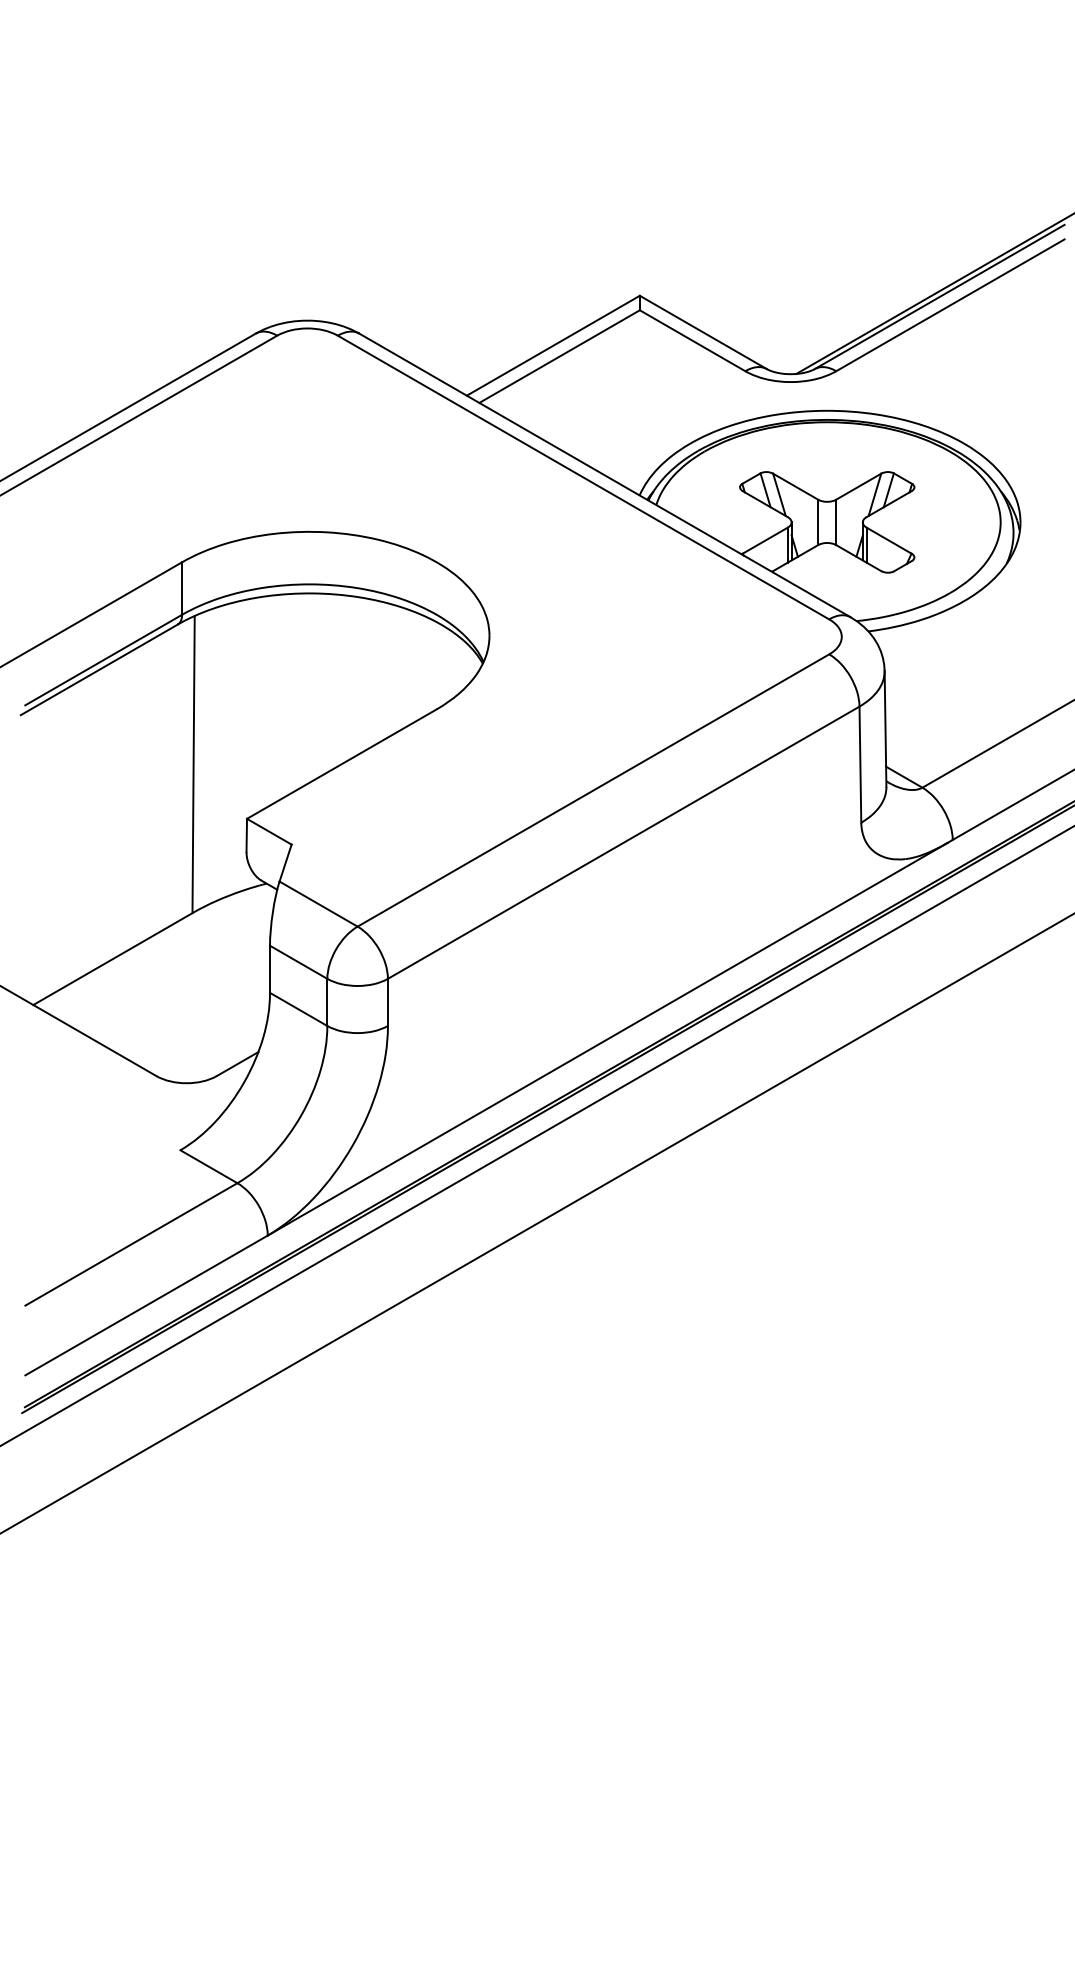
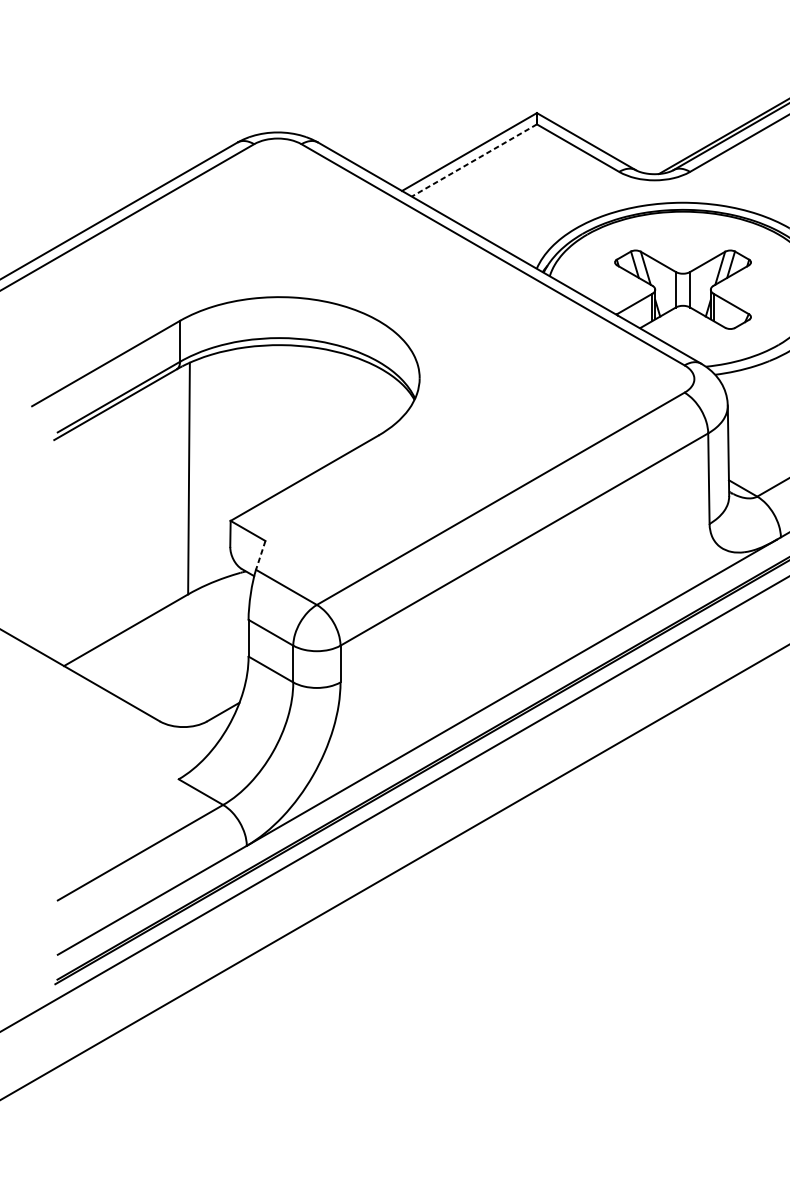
line: (559, 356) -> (474, 160), solid -> dashed
line: (285, 863) -> (260, 555), solid -> dashed

